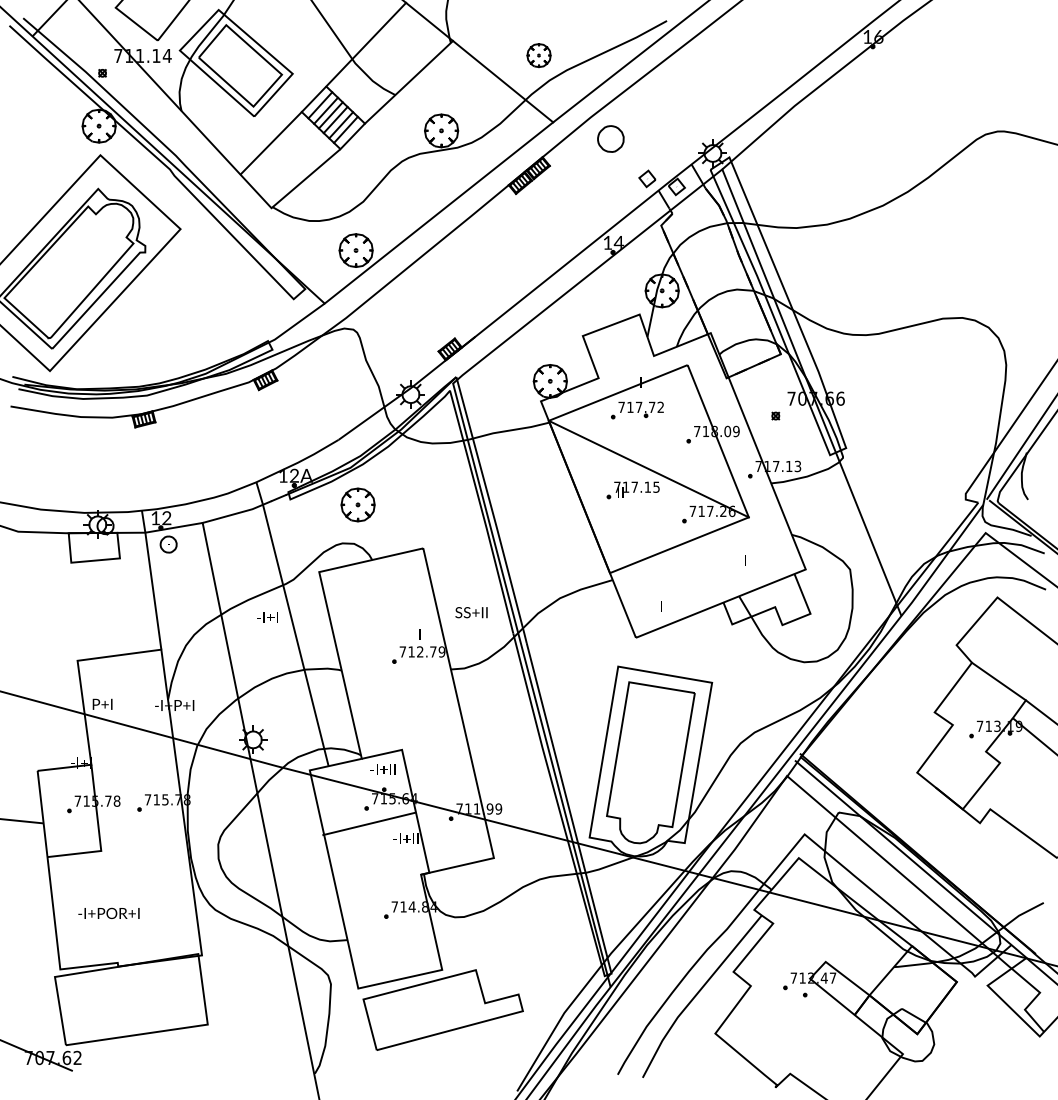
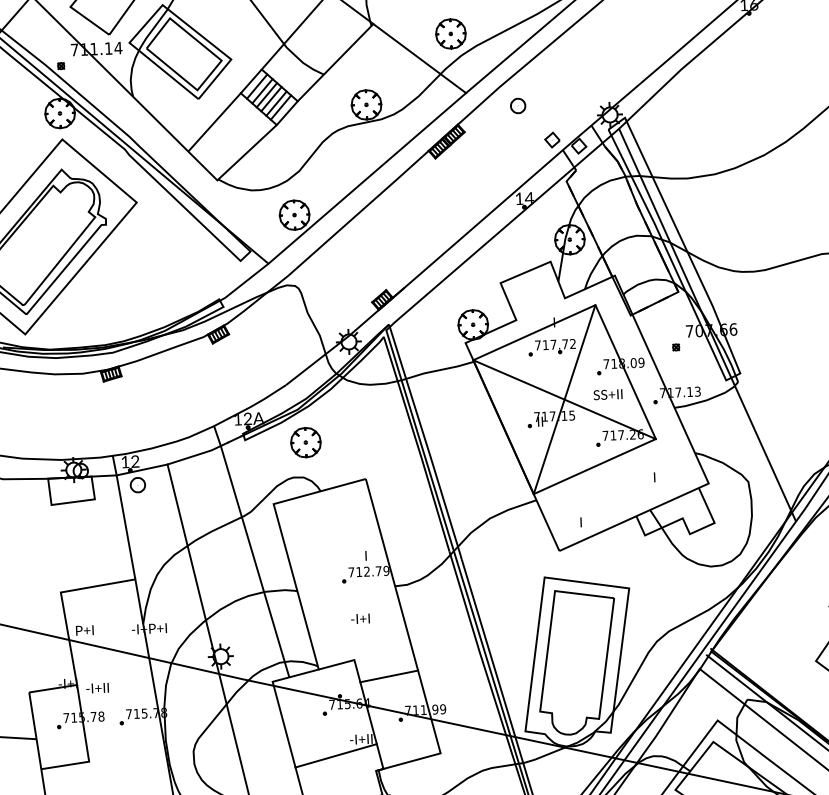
part: (538, 55) -> (450, 33), size x1.43
part: (610, 139) -> (517, 106), size x0.62
line: (648, 469) -> (564, 400), added
text: (471, 612) -> (607, 394), moved
text: (267, 617) -> (360, 619), moved
text: (382, 769) -> (97, 688), moved
line: (439, 769) -> (388, 676), added
line: (369, 823) -> (336, 755), moved

